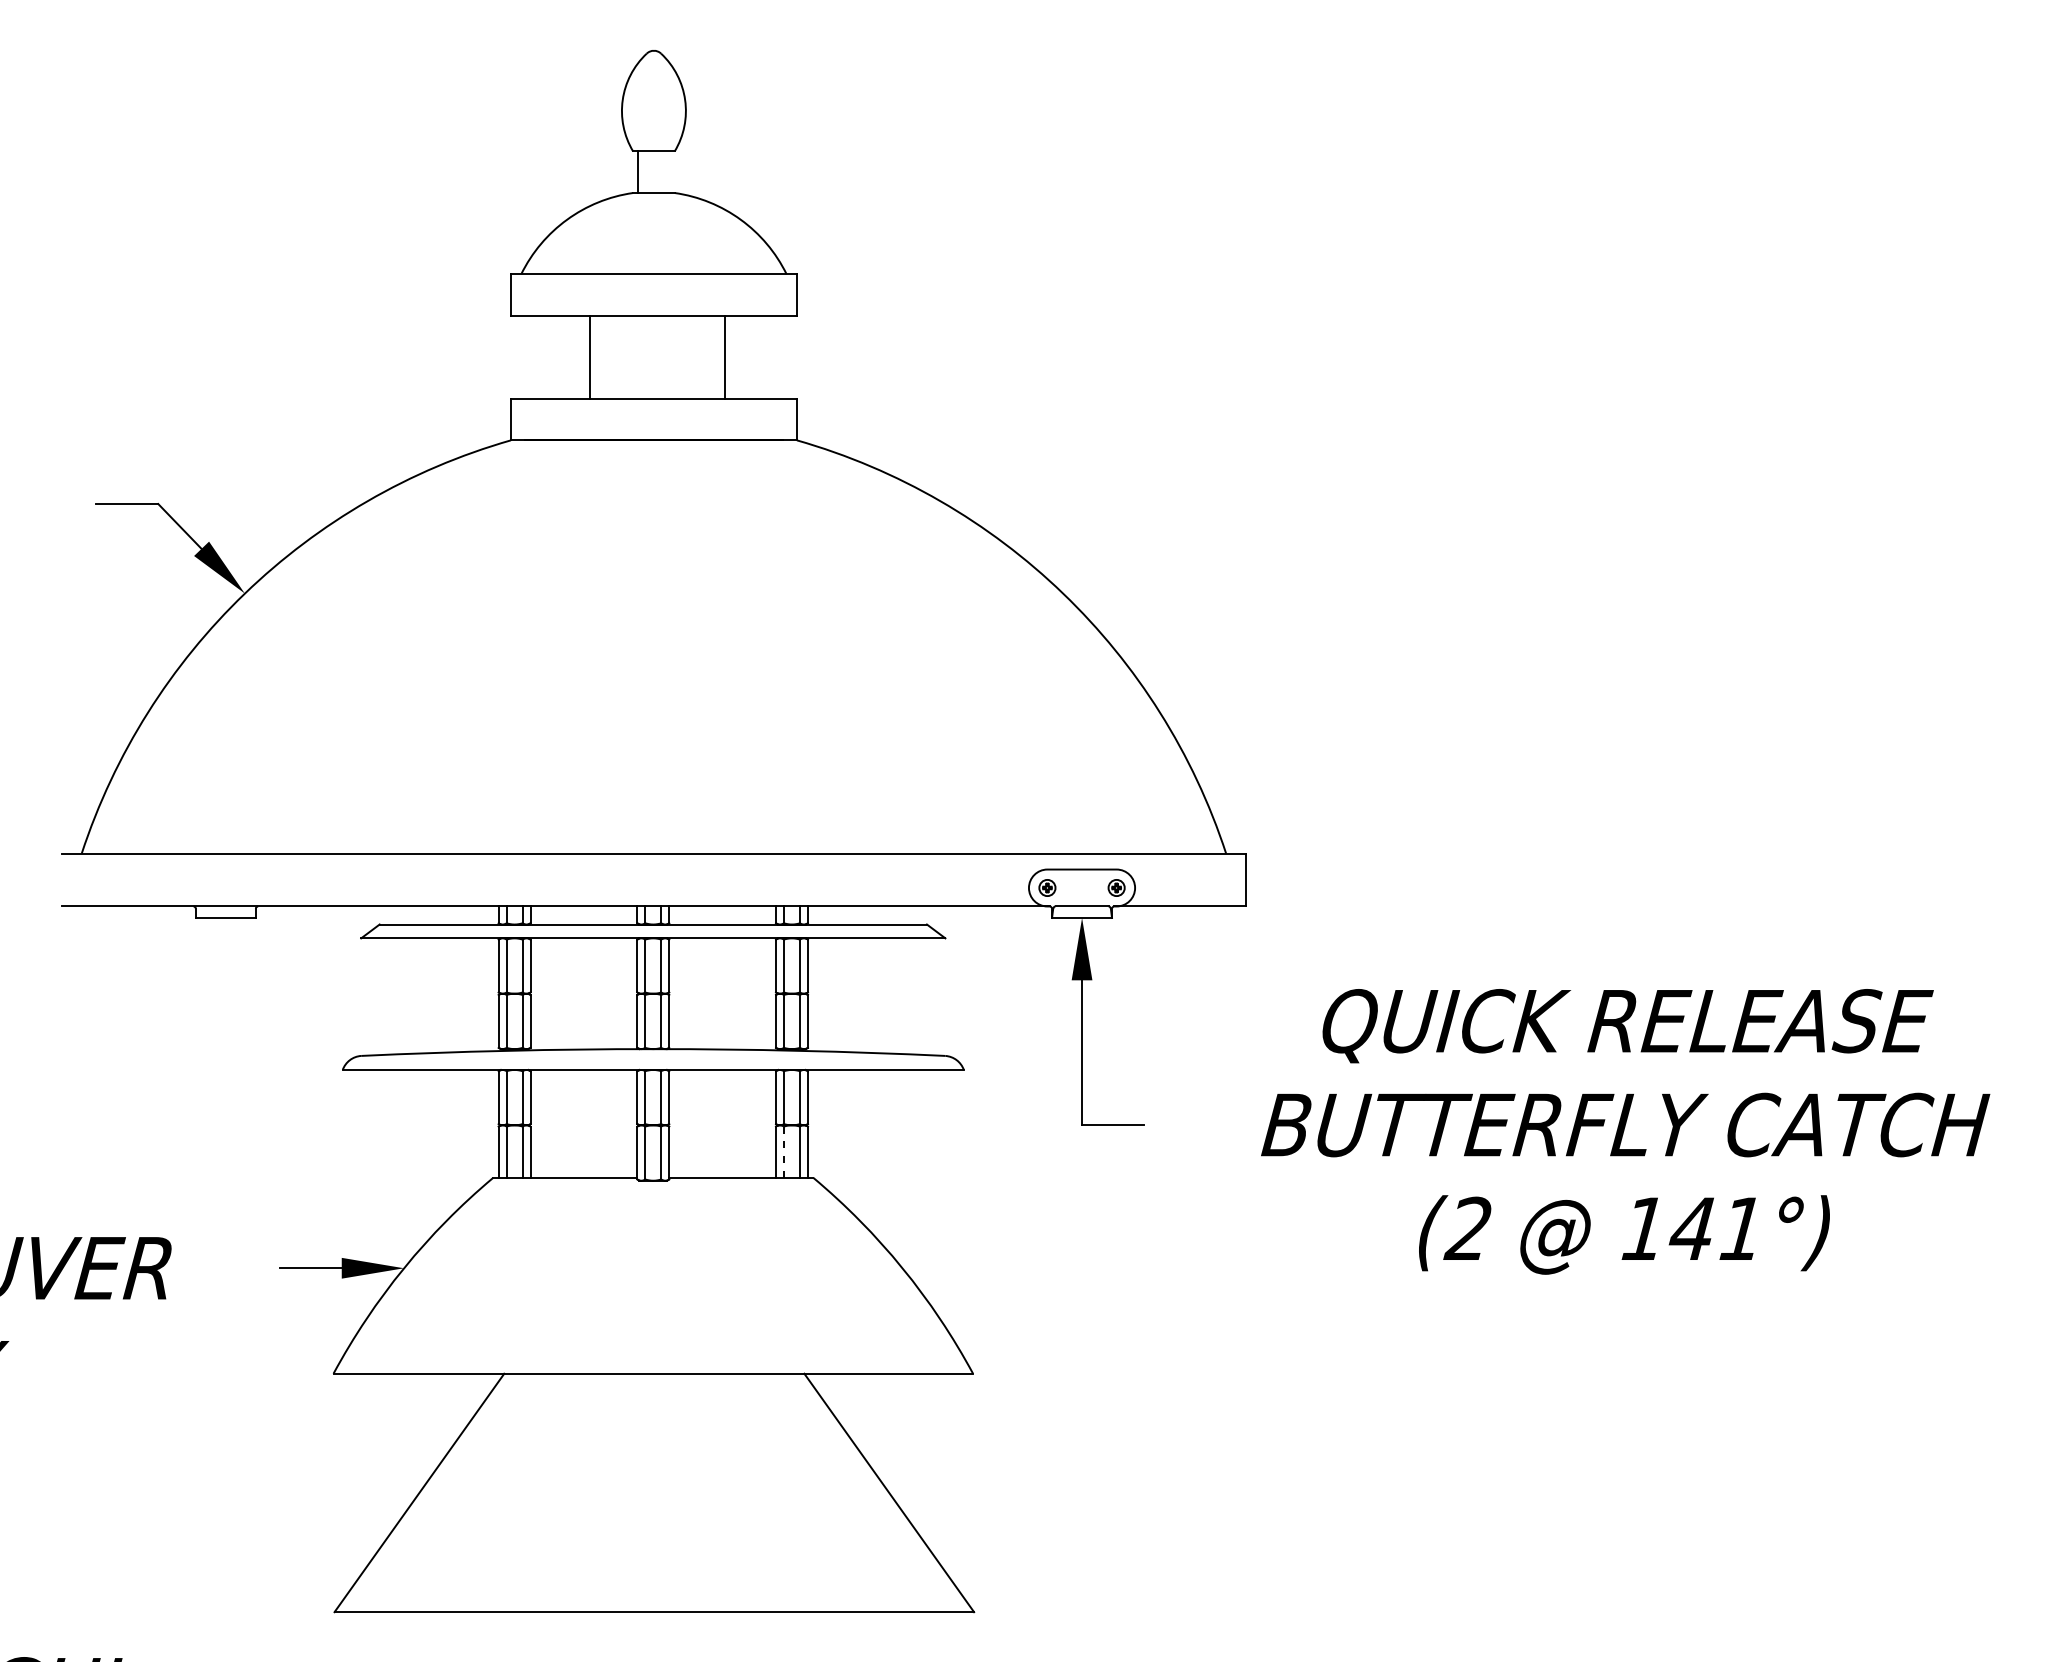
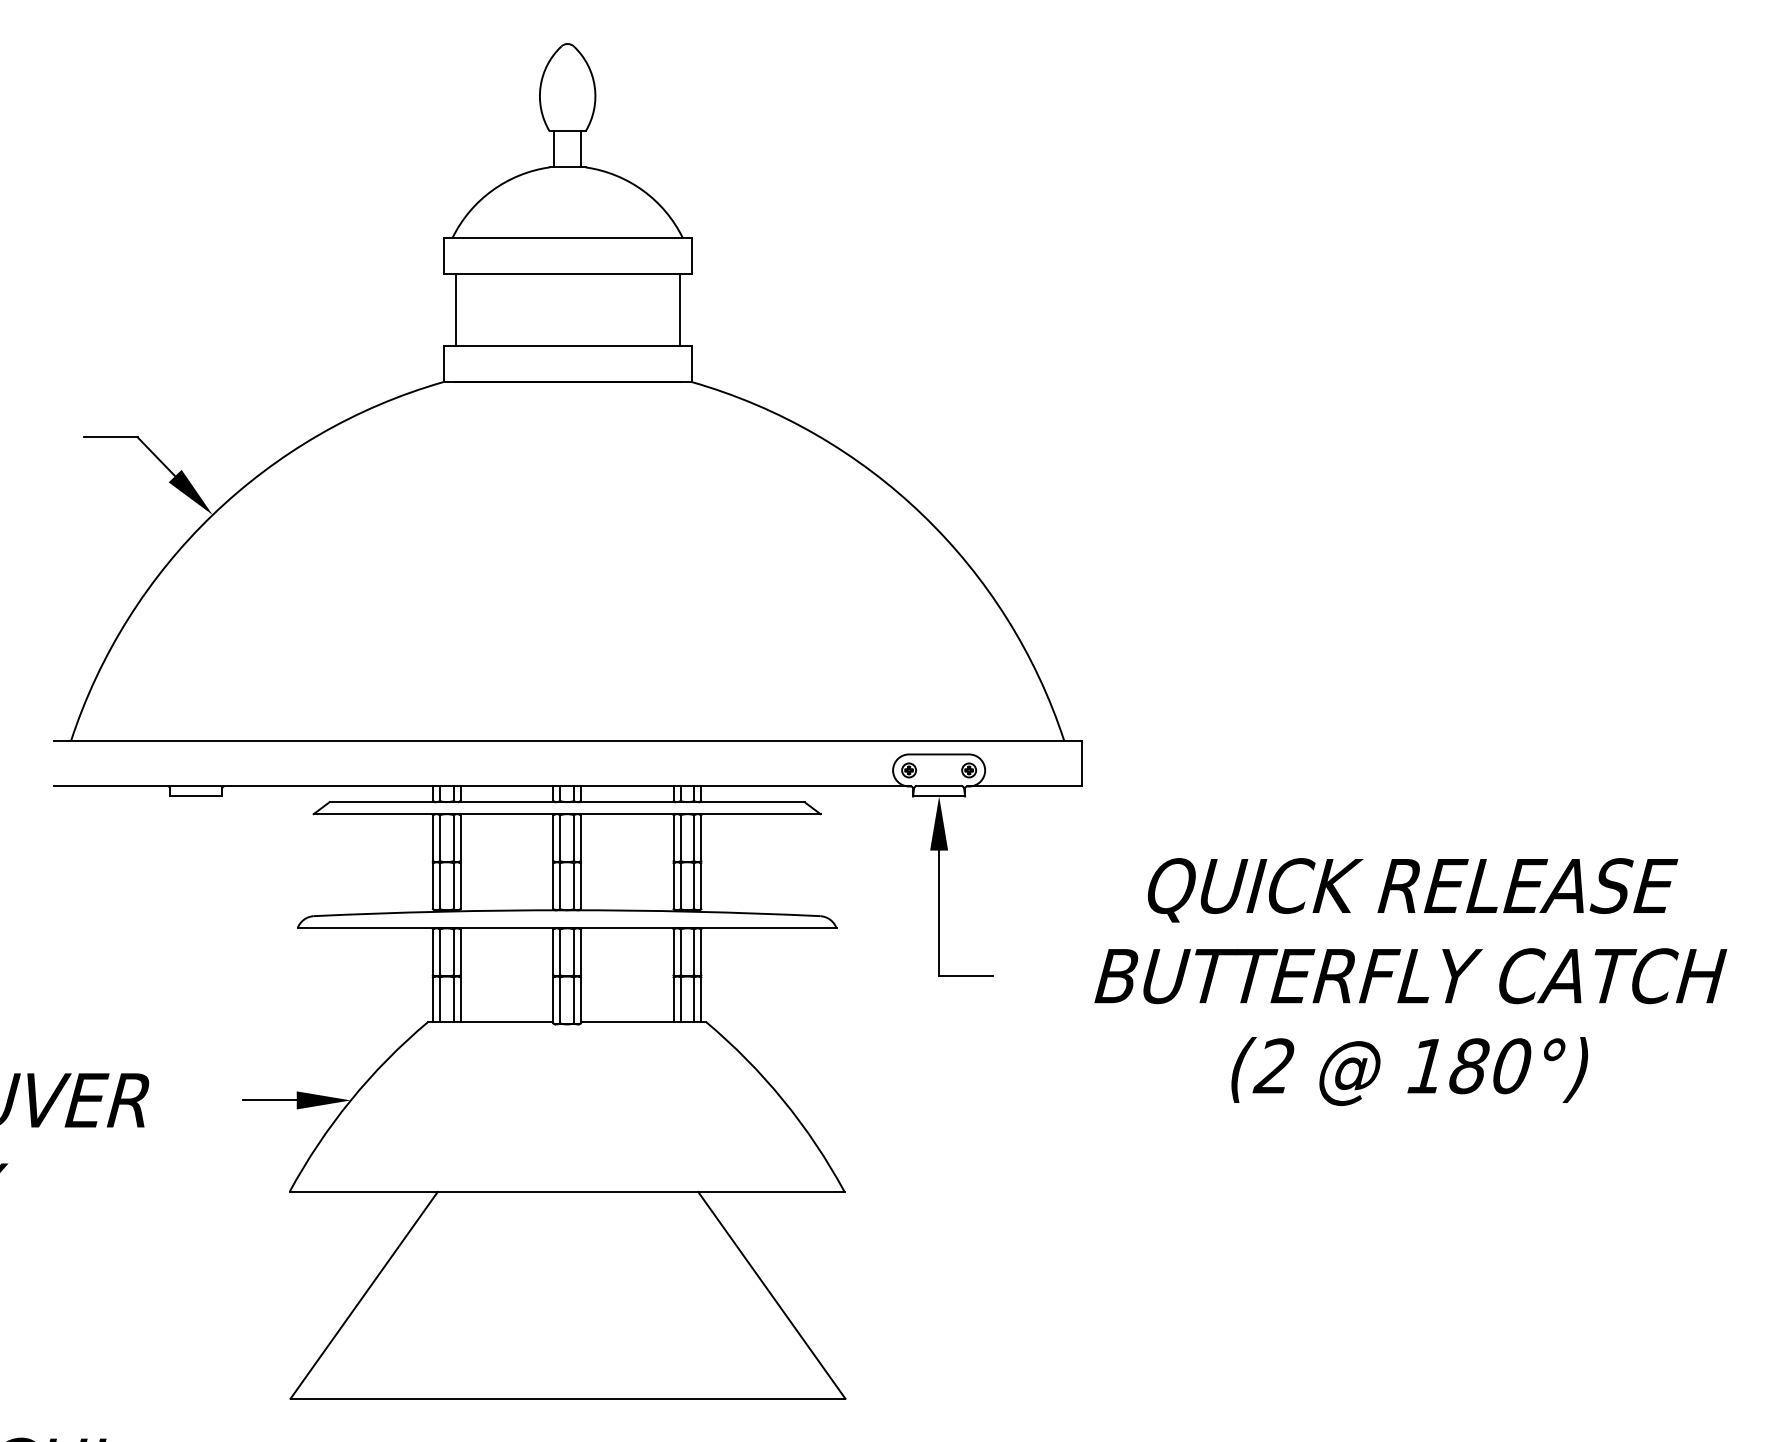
line: (669, 172) -> (581, 149), added
line: (589, 356) -> (455, 309), moved
line: (725, 356) -> (680, 309), moved
line: (784, 1152) -> (680, 999), dashed -> solid
text: (1716, 1228) -> (1489, 1065), 141°) -> 180°)

